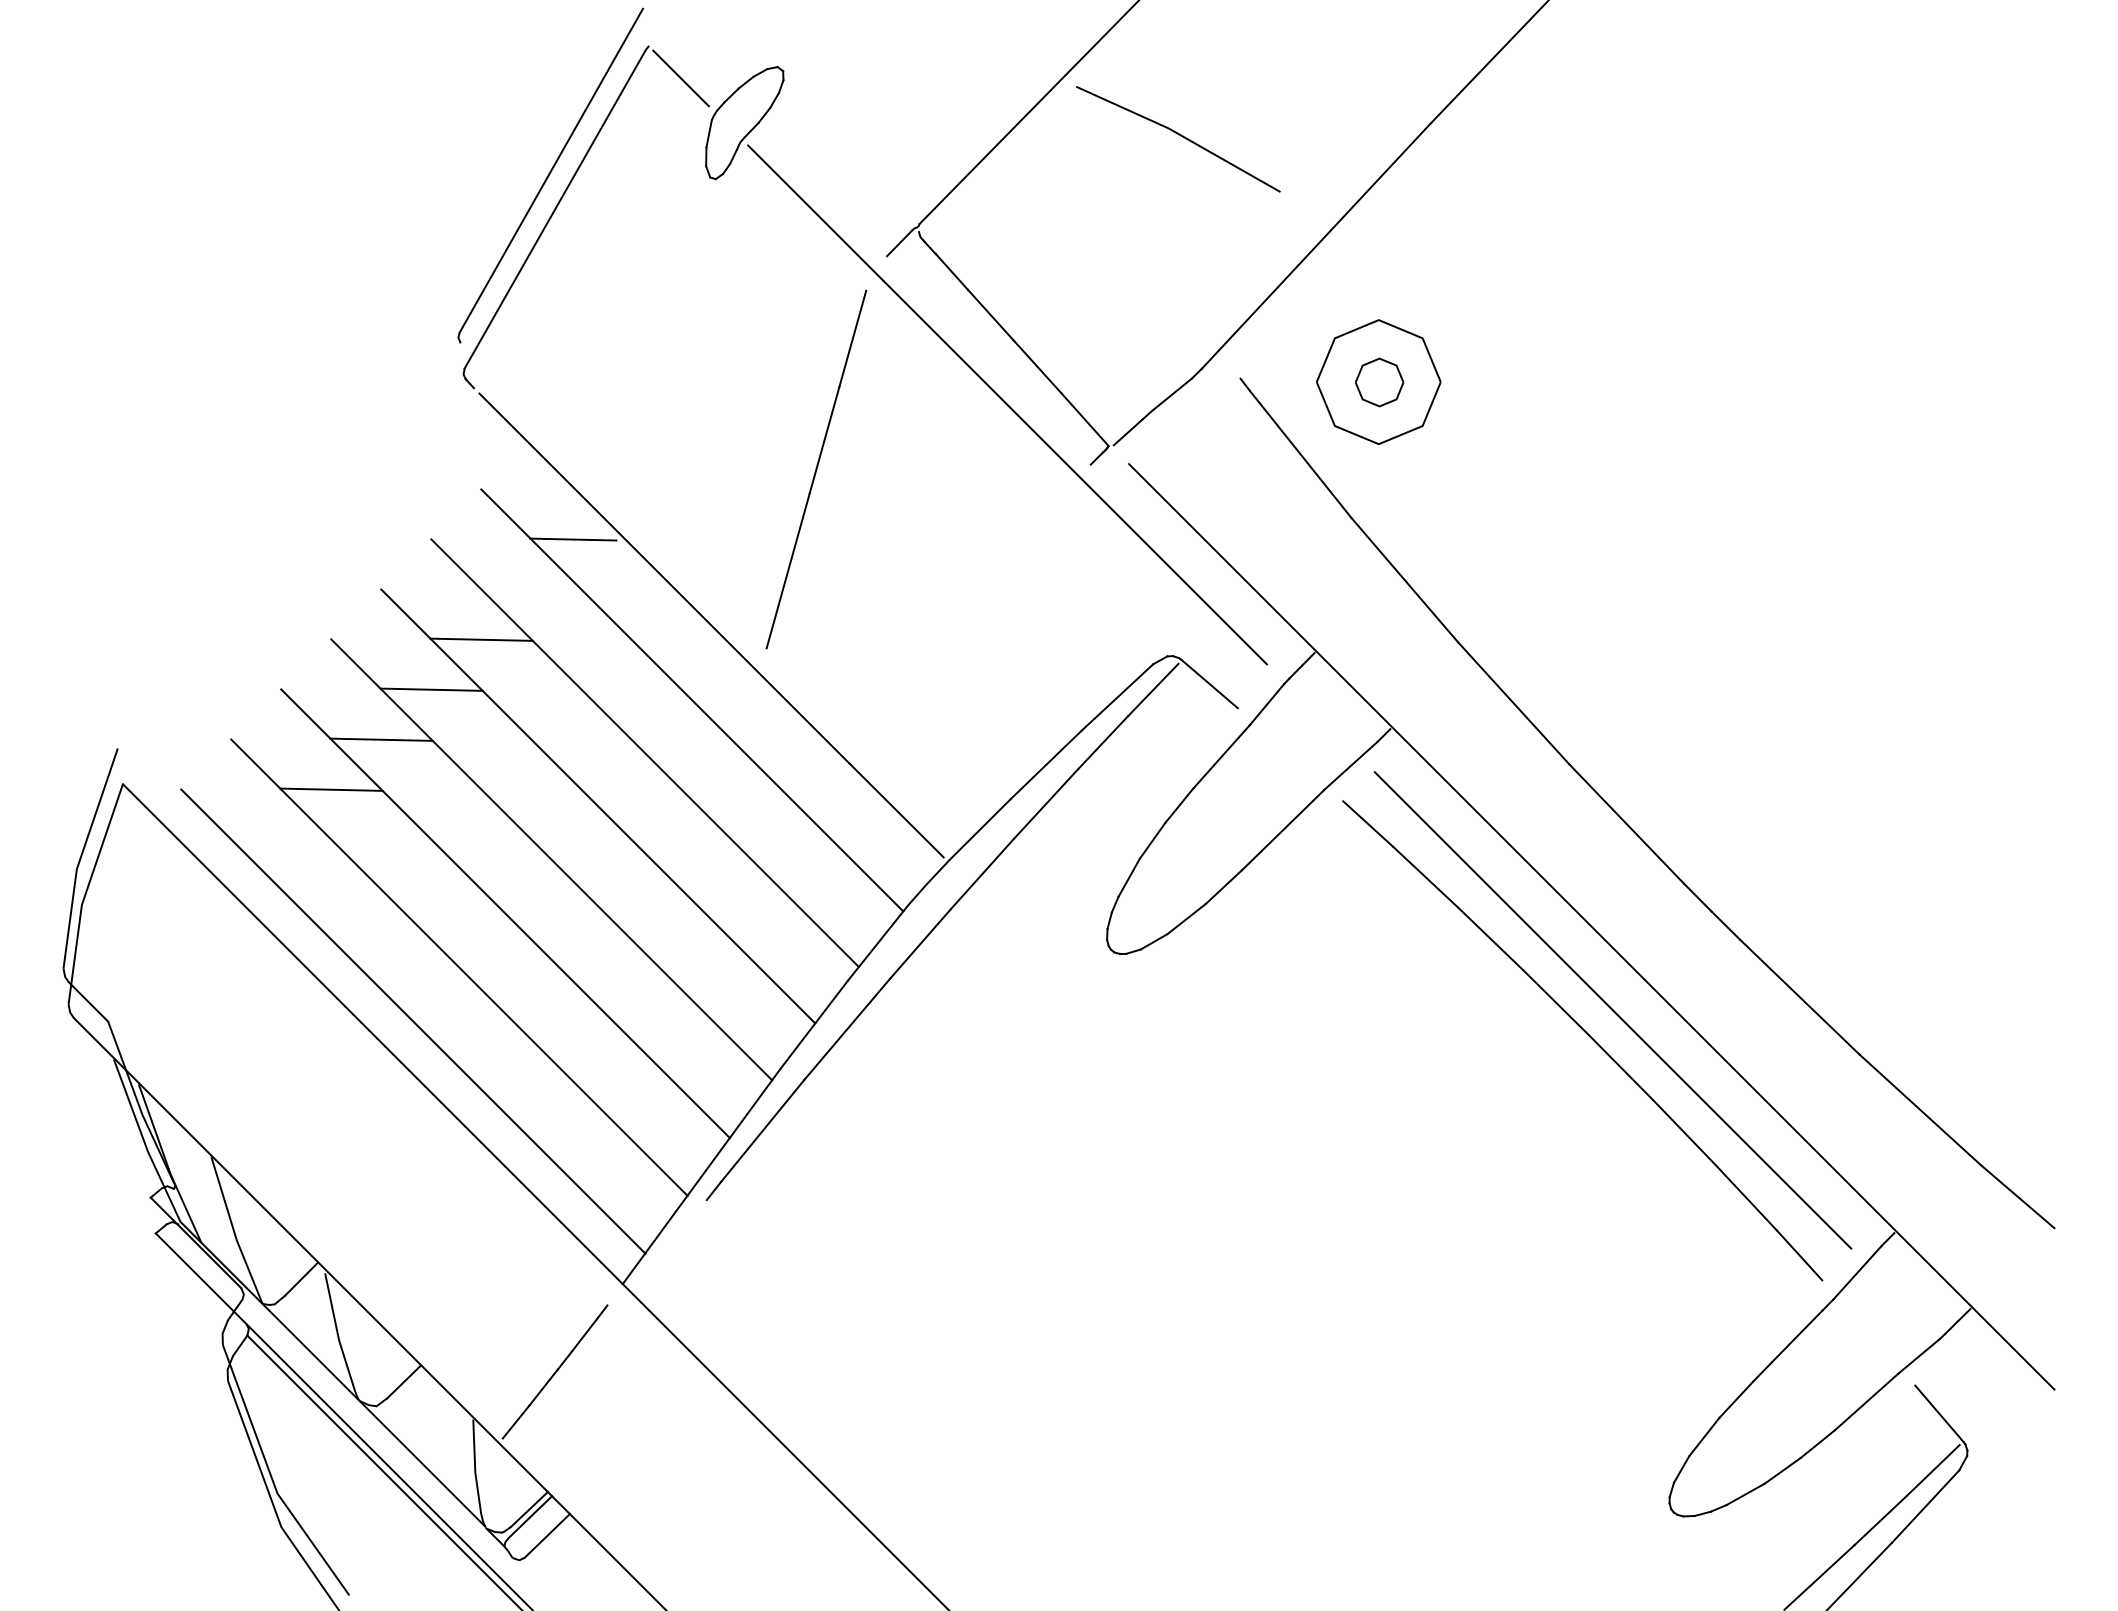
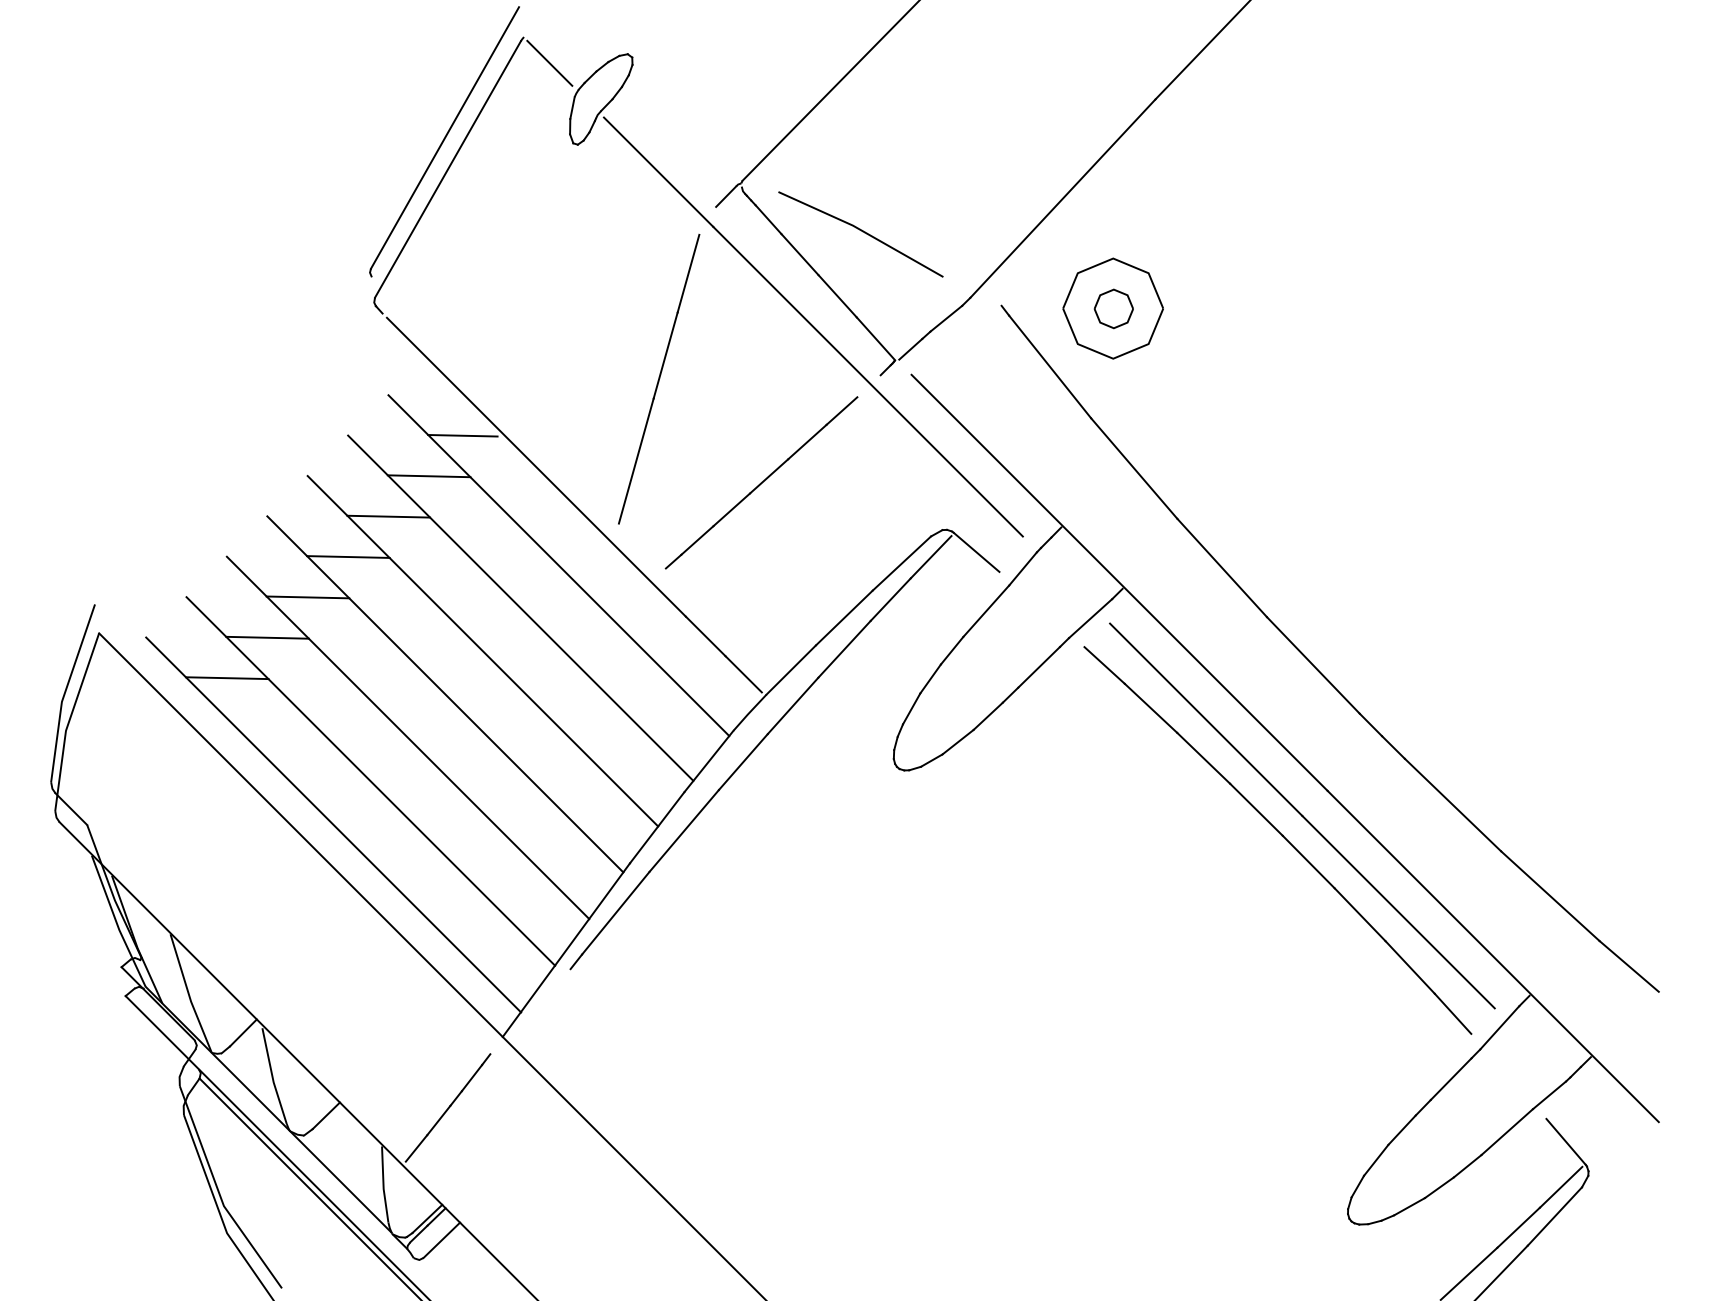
line: (1180, 136) -> (862, 232), moved
line: (531, 589) -> (429, 476), added
line: (942, 597) -> (760, 482), added
line: (281, 839) -> (227, 677), added

